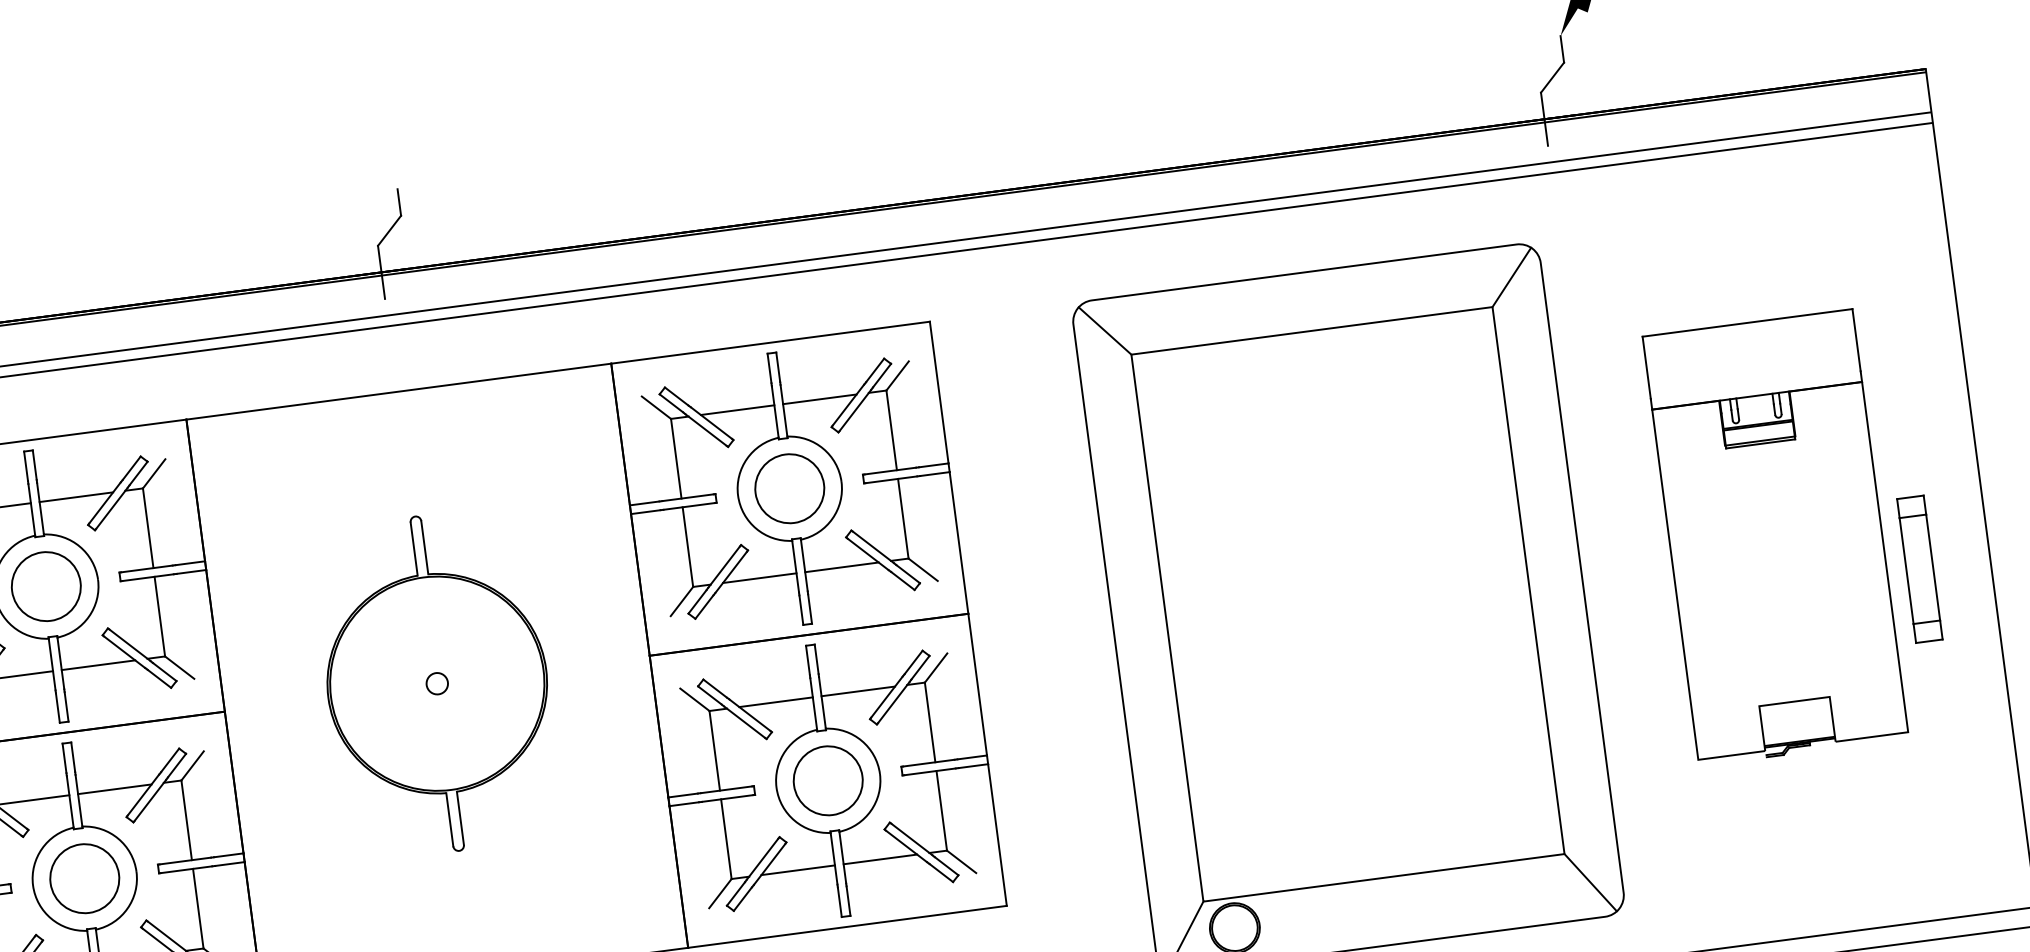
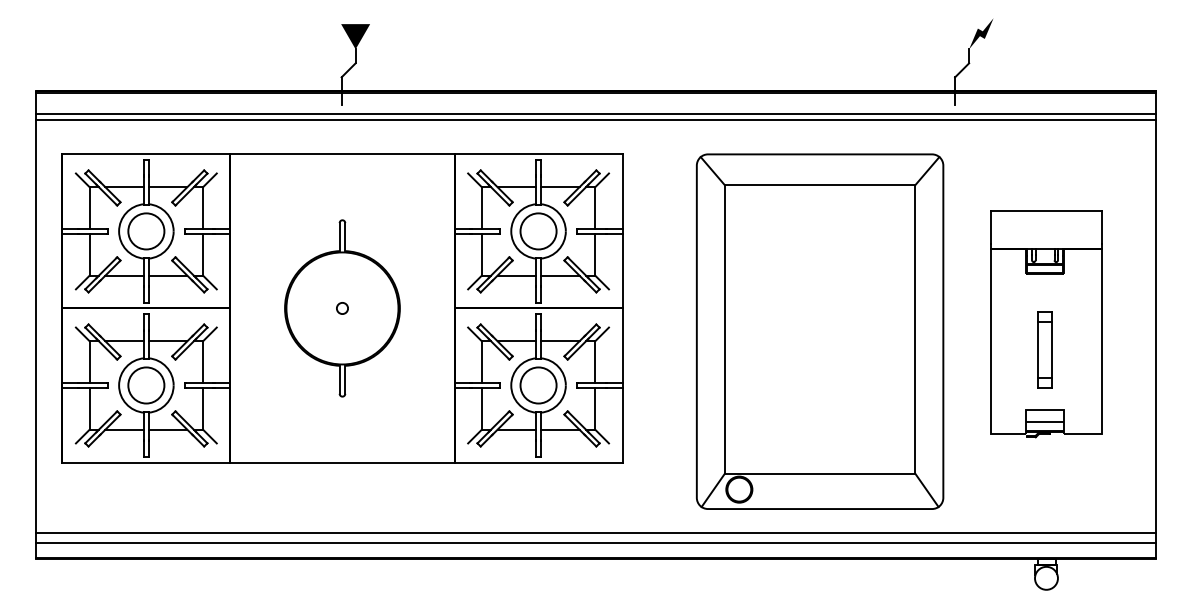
fill: (394, 164) -> (355, 36), added
part: (1918, 567) -> (1044, 349), moved
line: (1796, 722) -> (1044, 421), added

